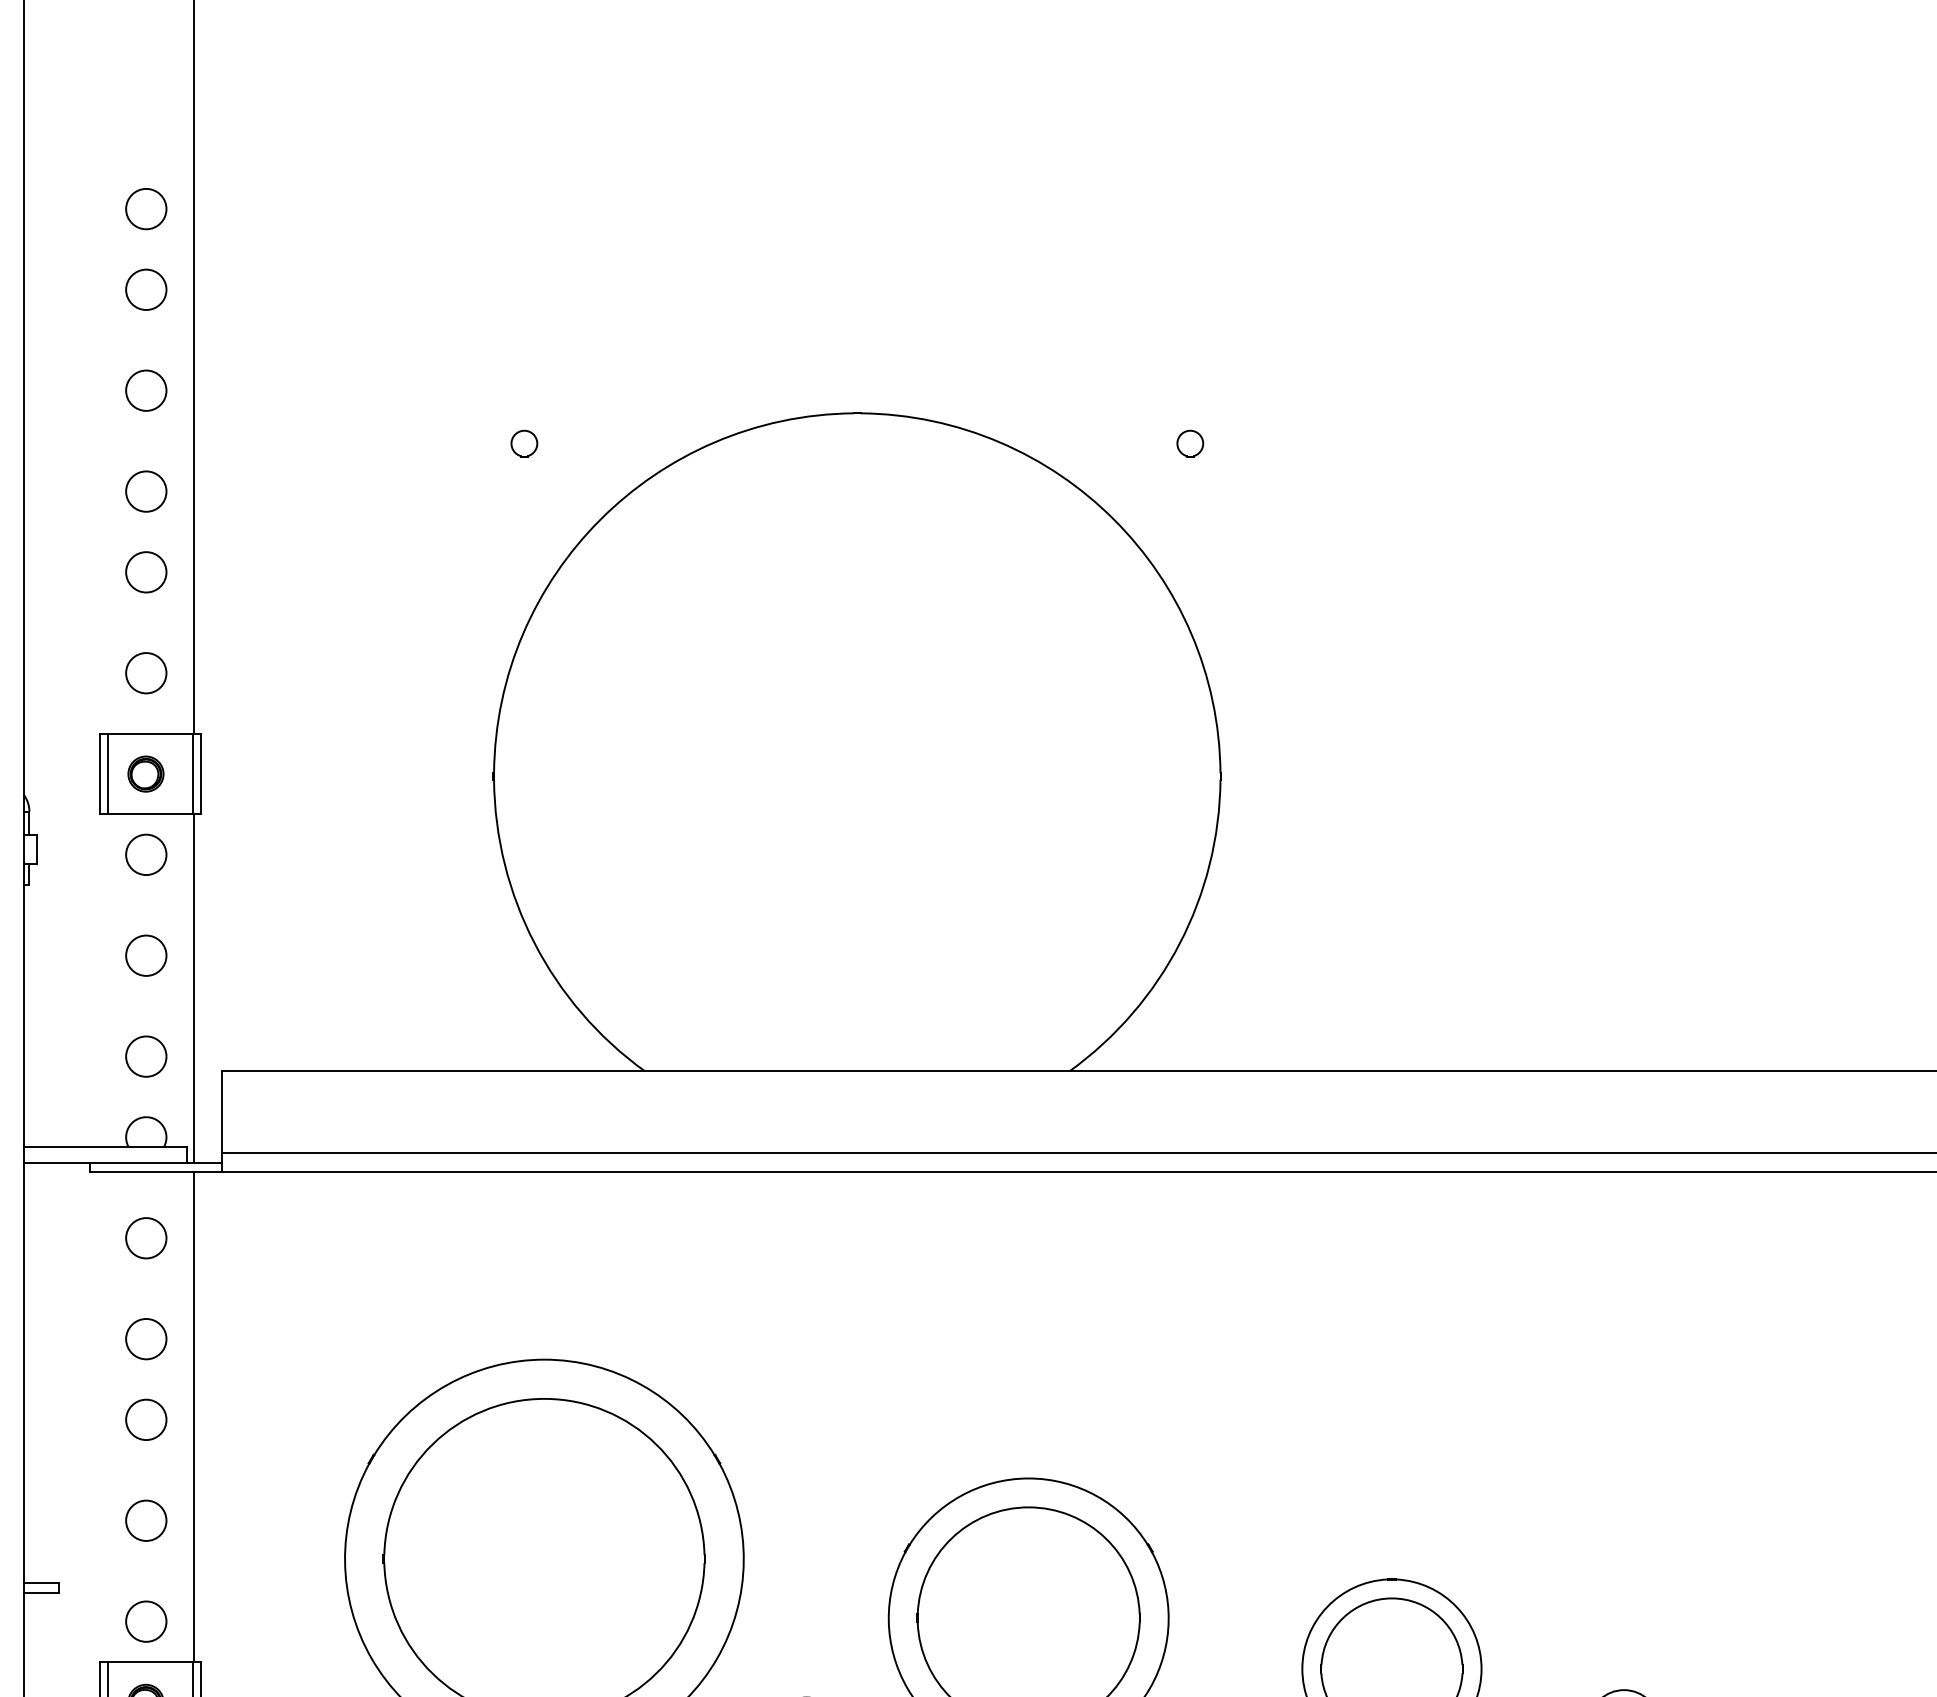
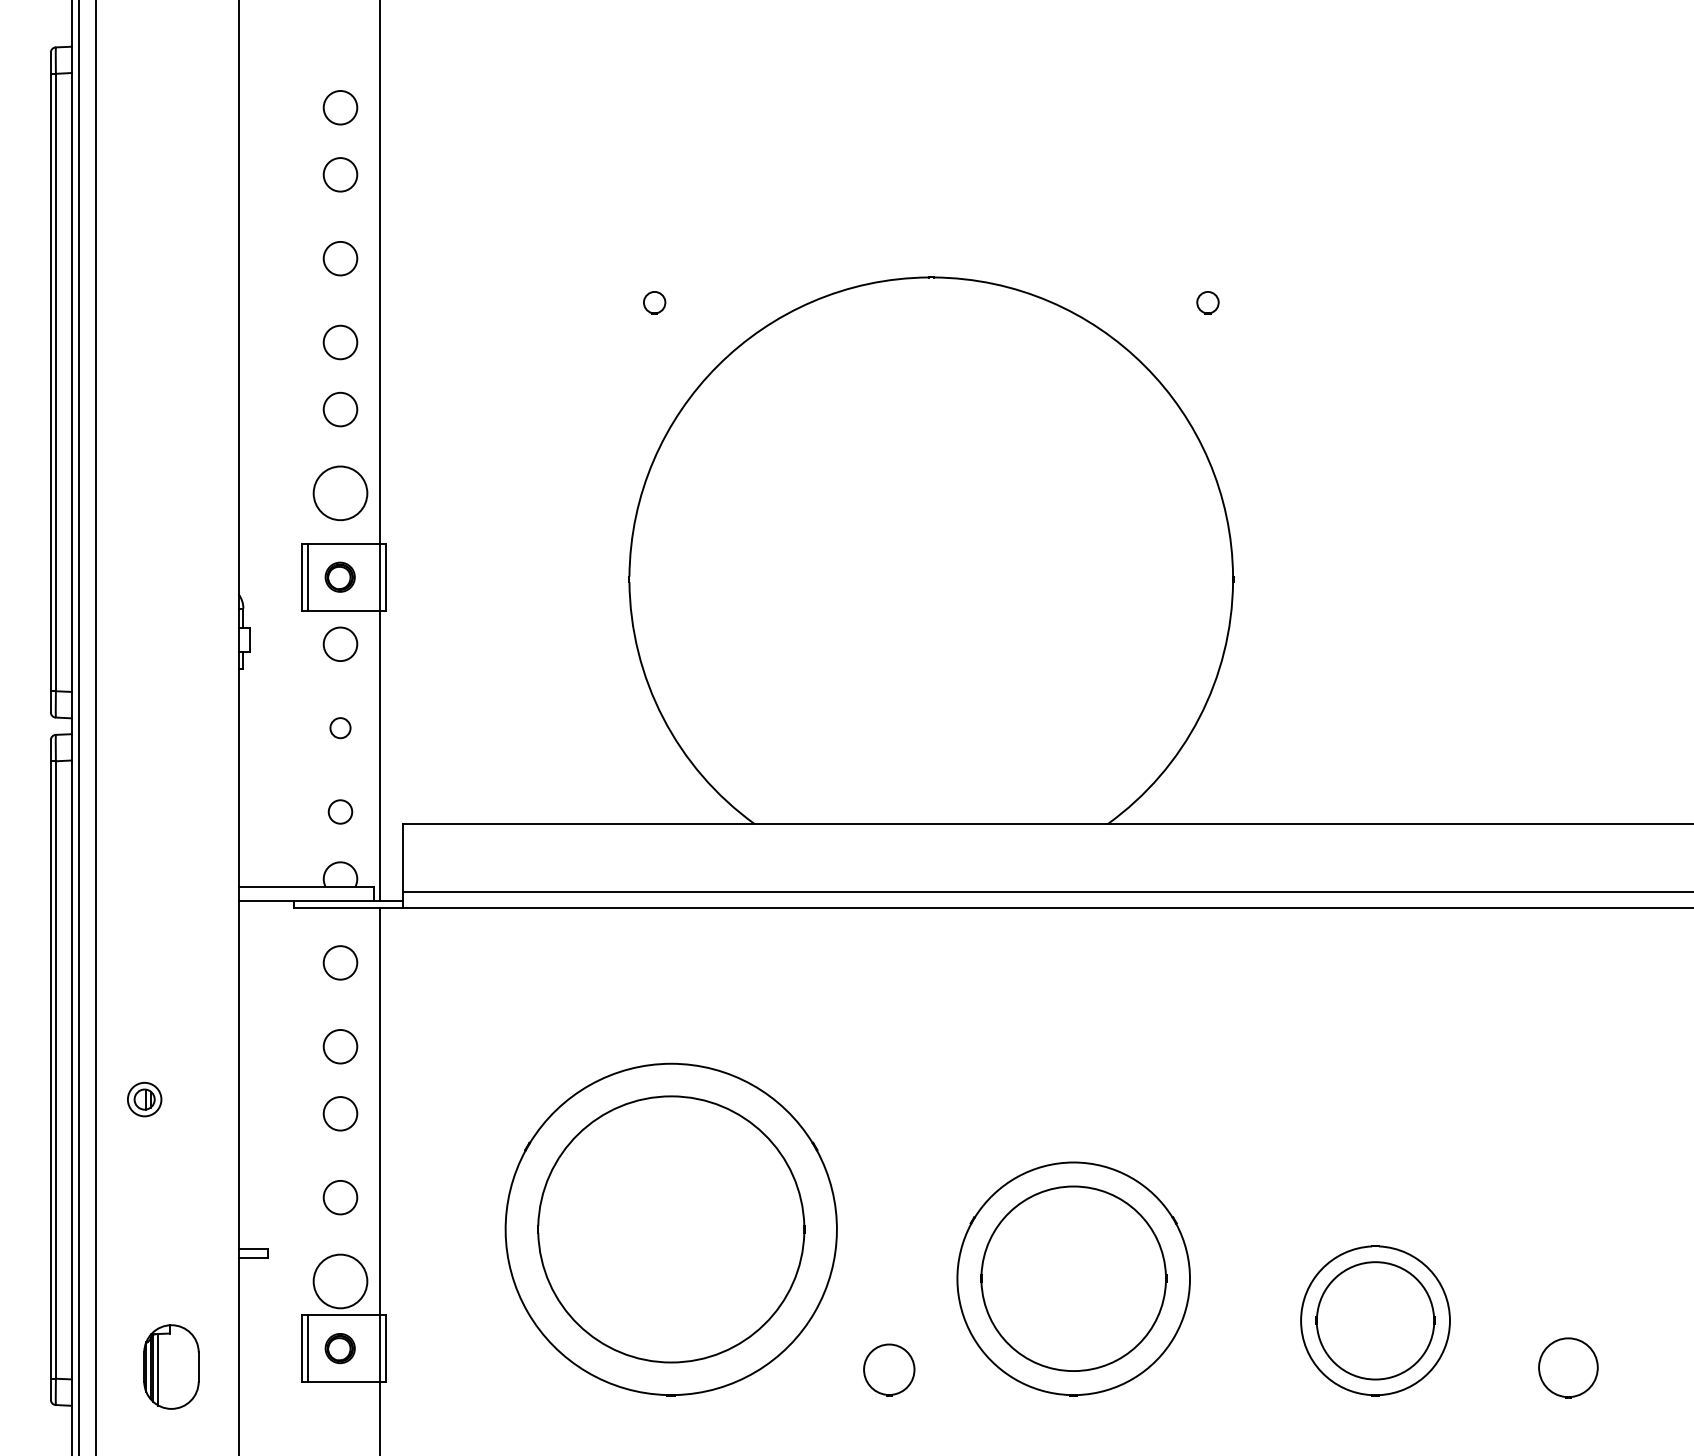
circle: (146, 673) -> (340, 493), size x1.6
circle: (146, 954) -> (340, 727), size x0.6
circle: (146, 1056) -> (340, 811), size x0.7
circle: (146, 1621) -> (340, 1281), size x1.6

